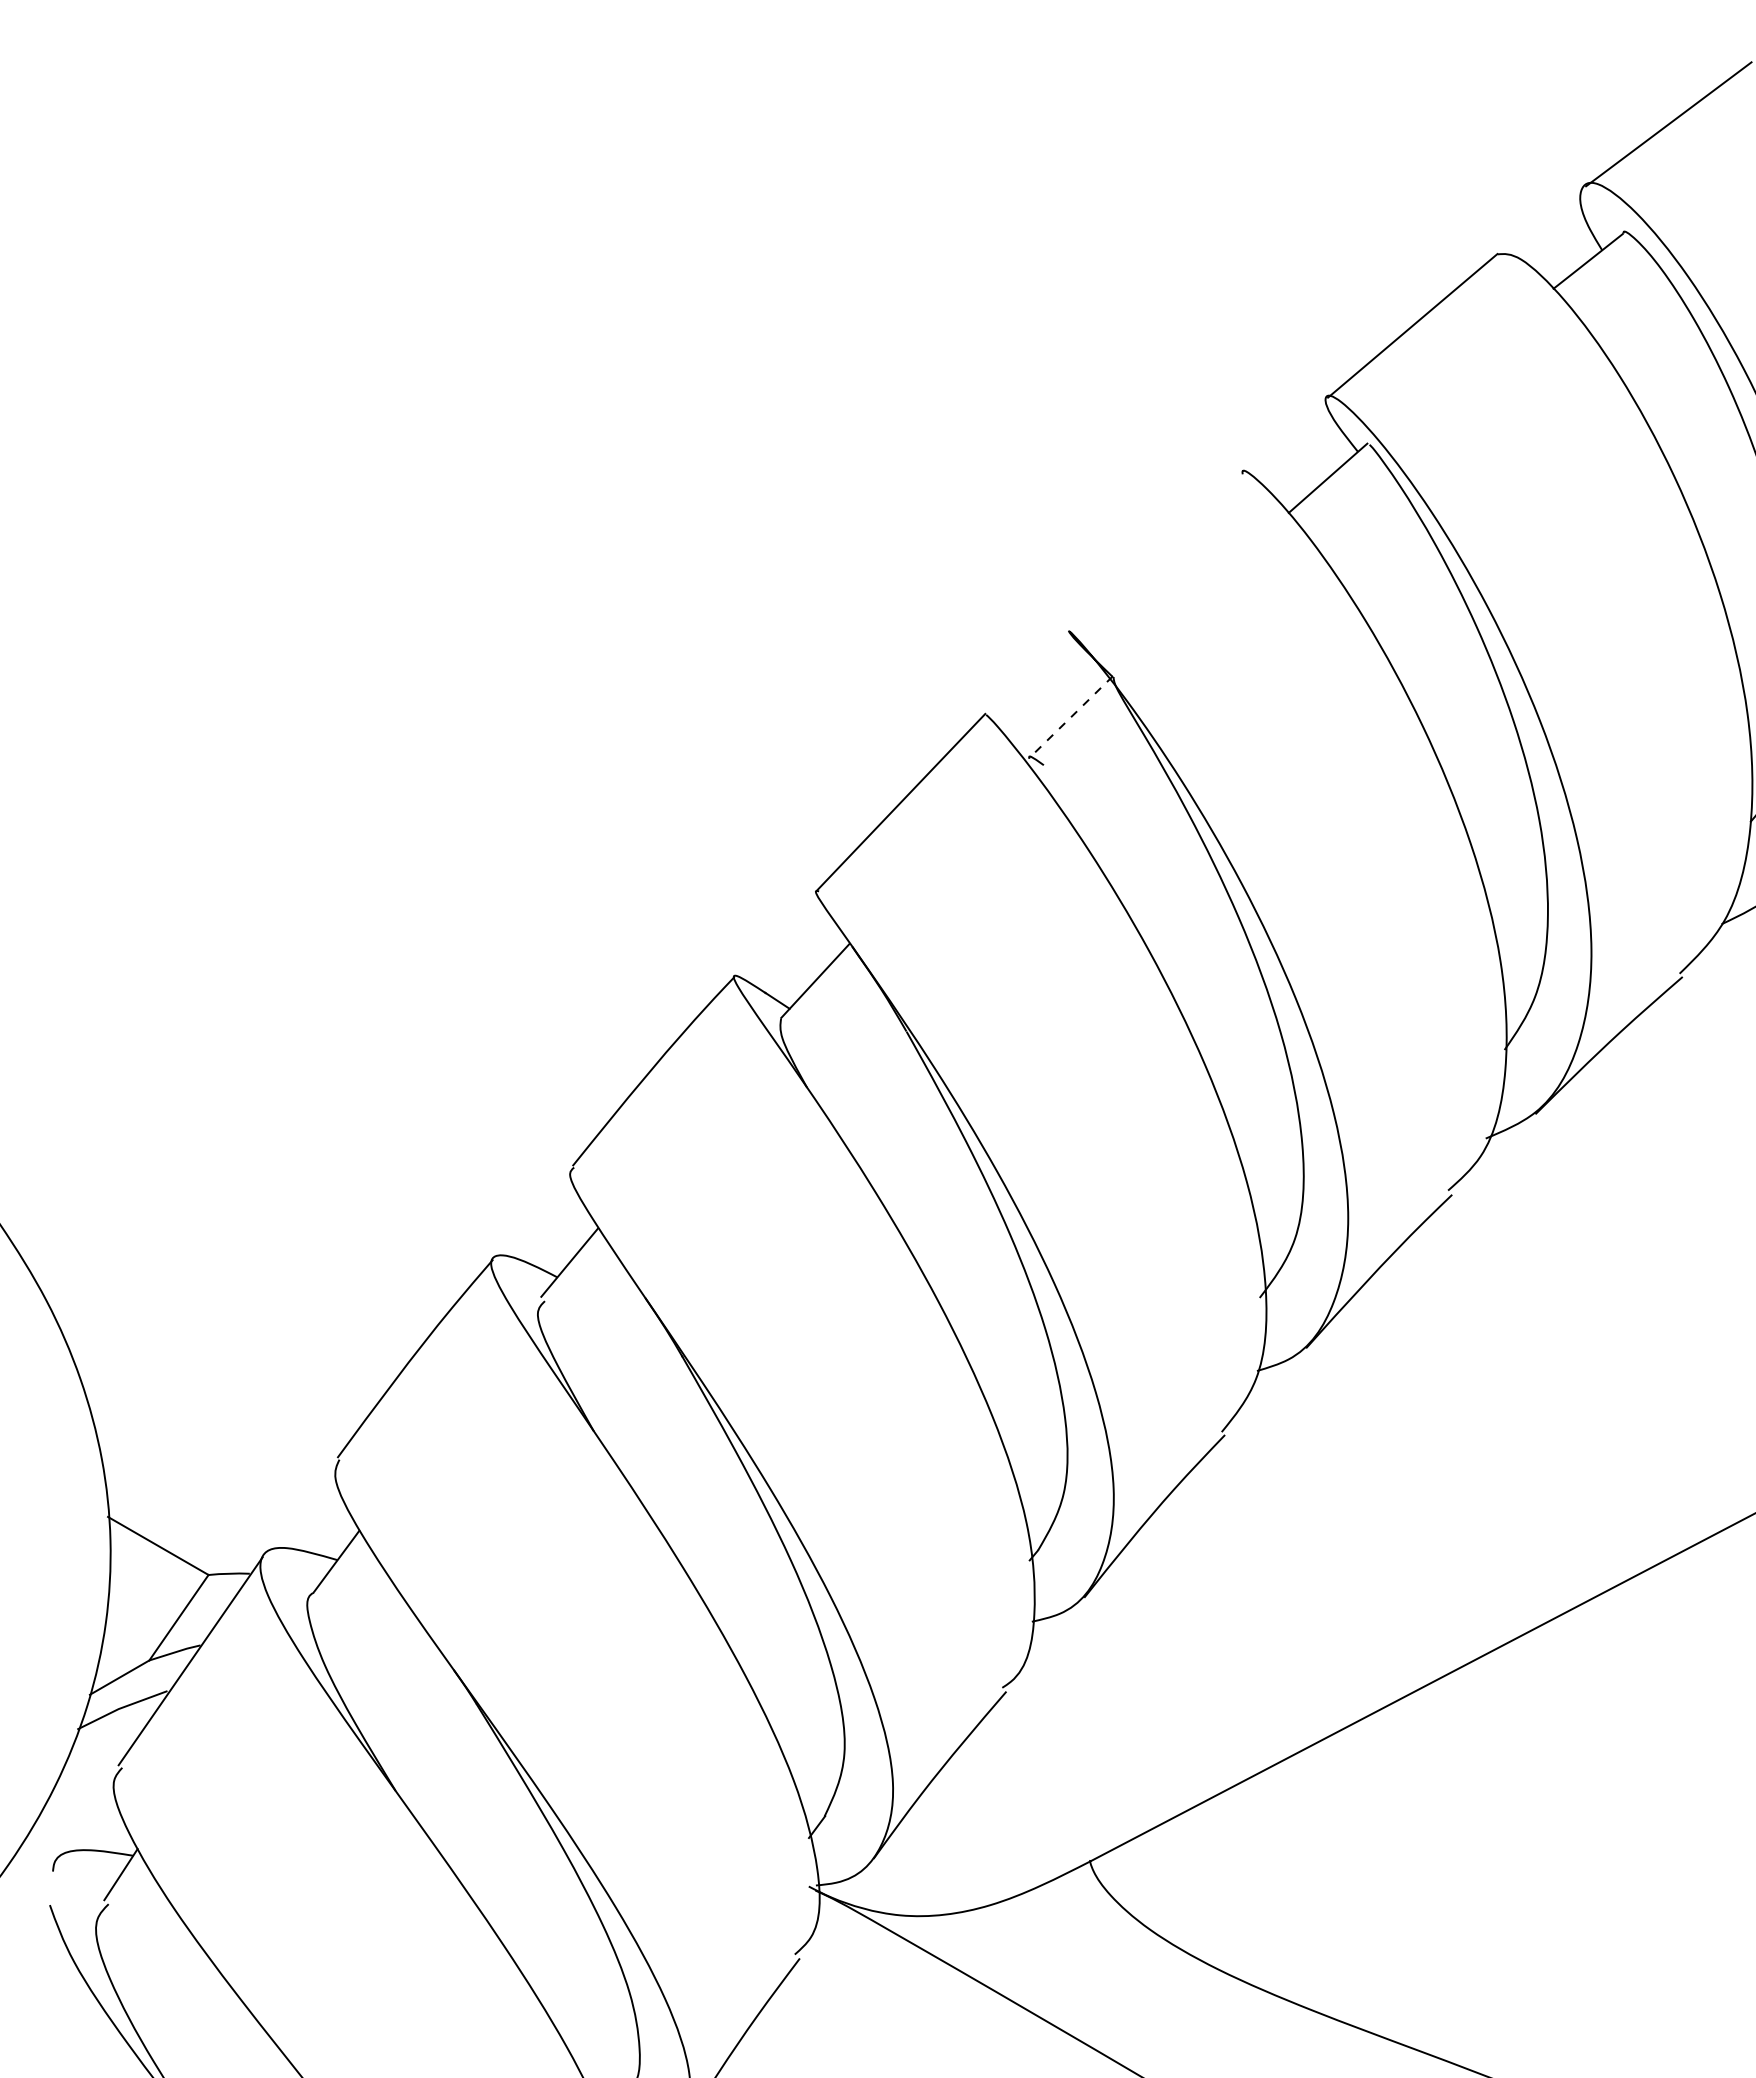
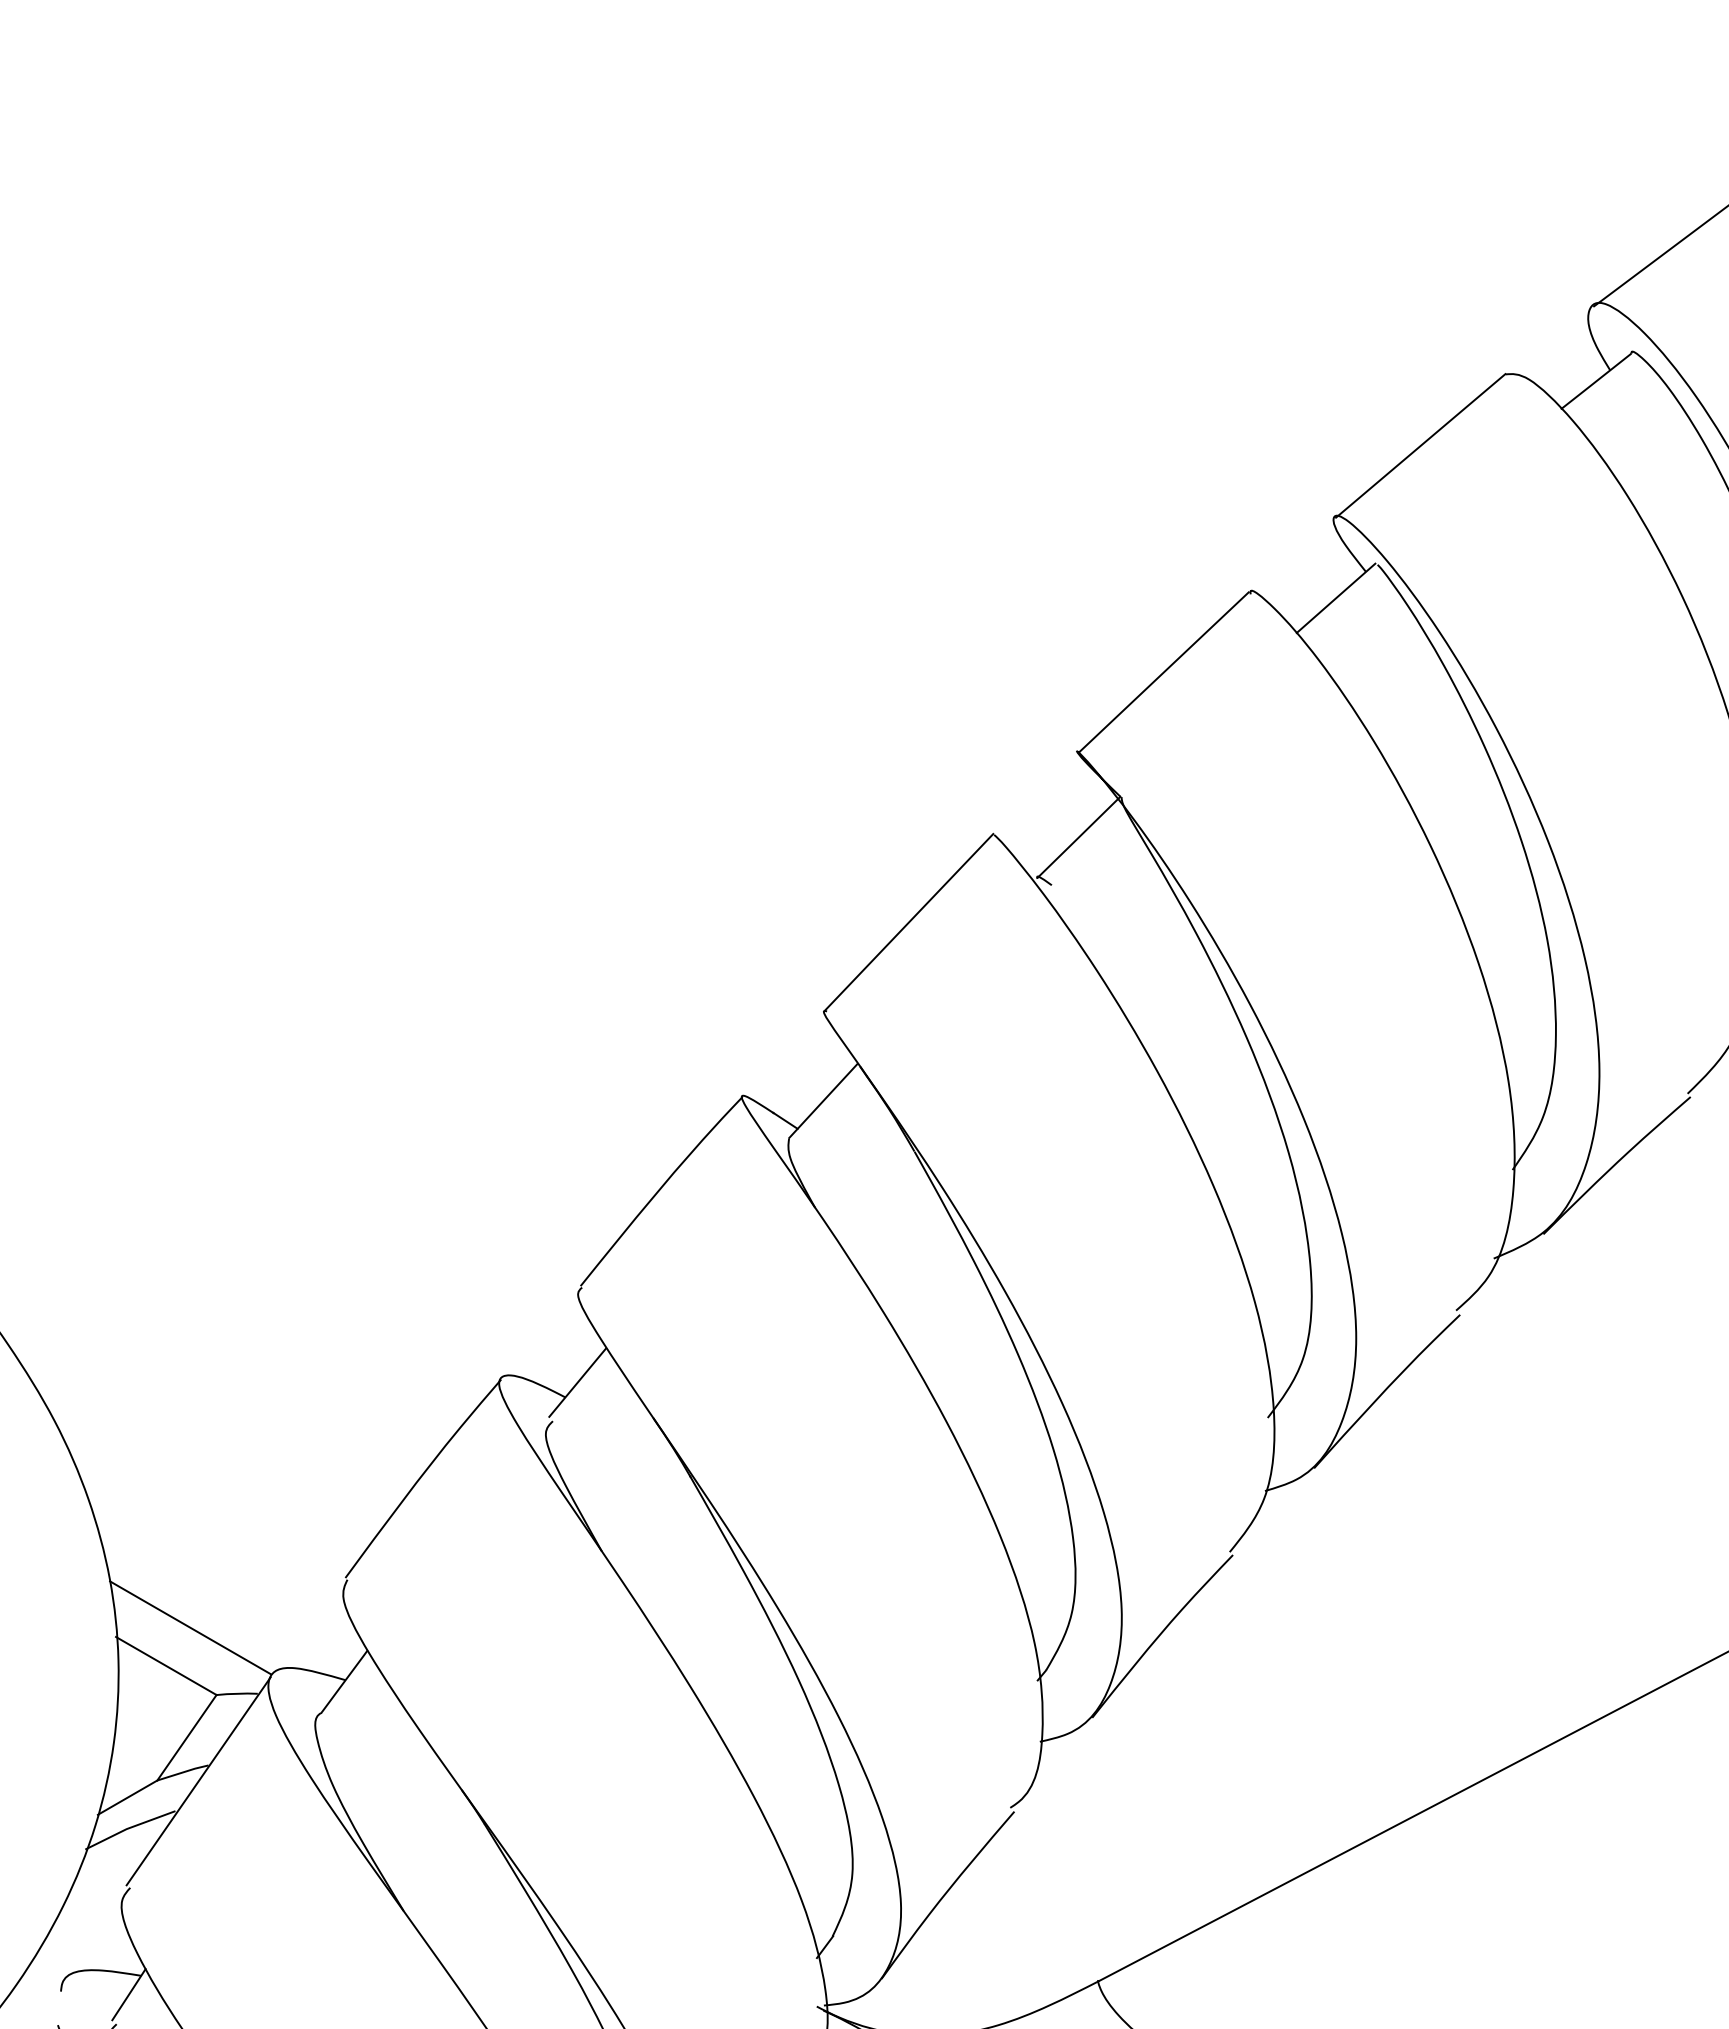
line: (1155, 552) -> (1163, 672), added
line: (1071, 717) -> (1079, 837), dashed -> solid
line: (182, 1507) -> (190, 1627), added

